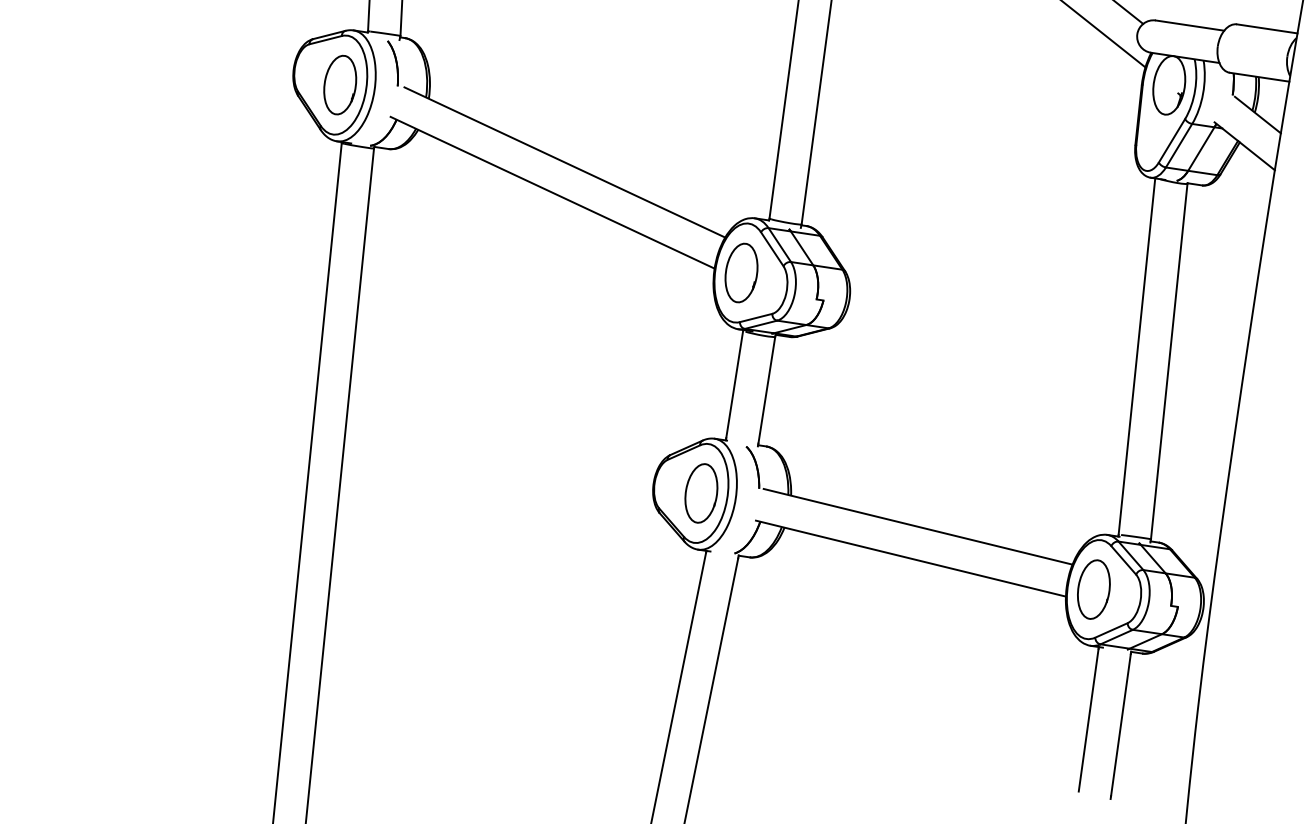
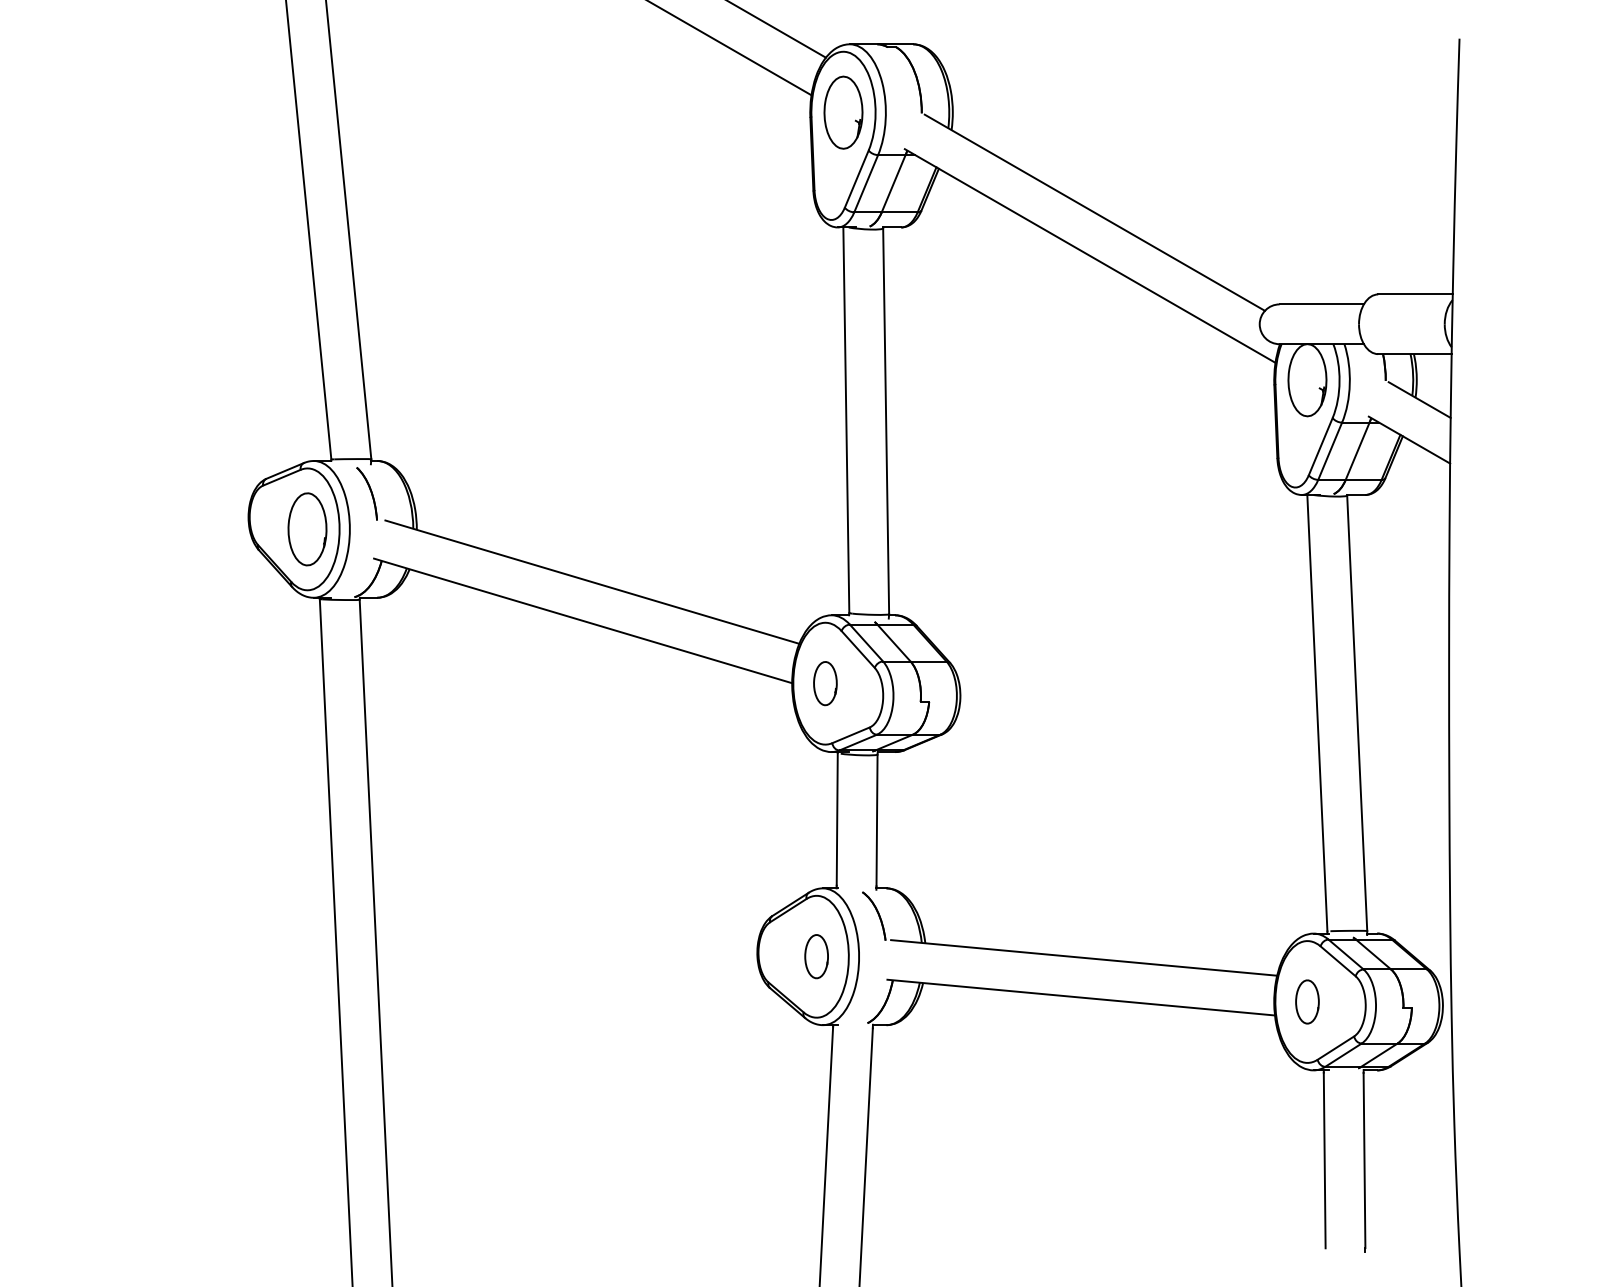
part: (741, 272) -> (825, 683), size x0.6
part: (701, 493) -> (816, 956), size x0.6
part: (1093, 589) -> (1307, 1001), size x0.6

